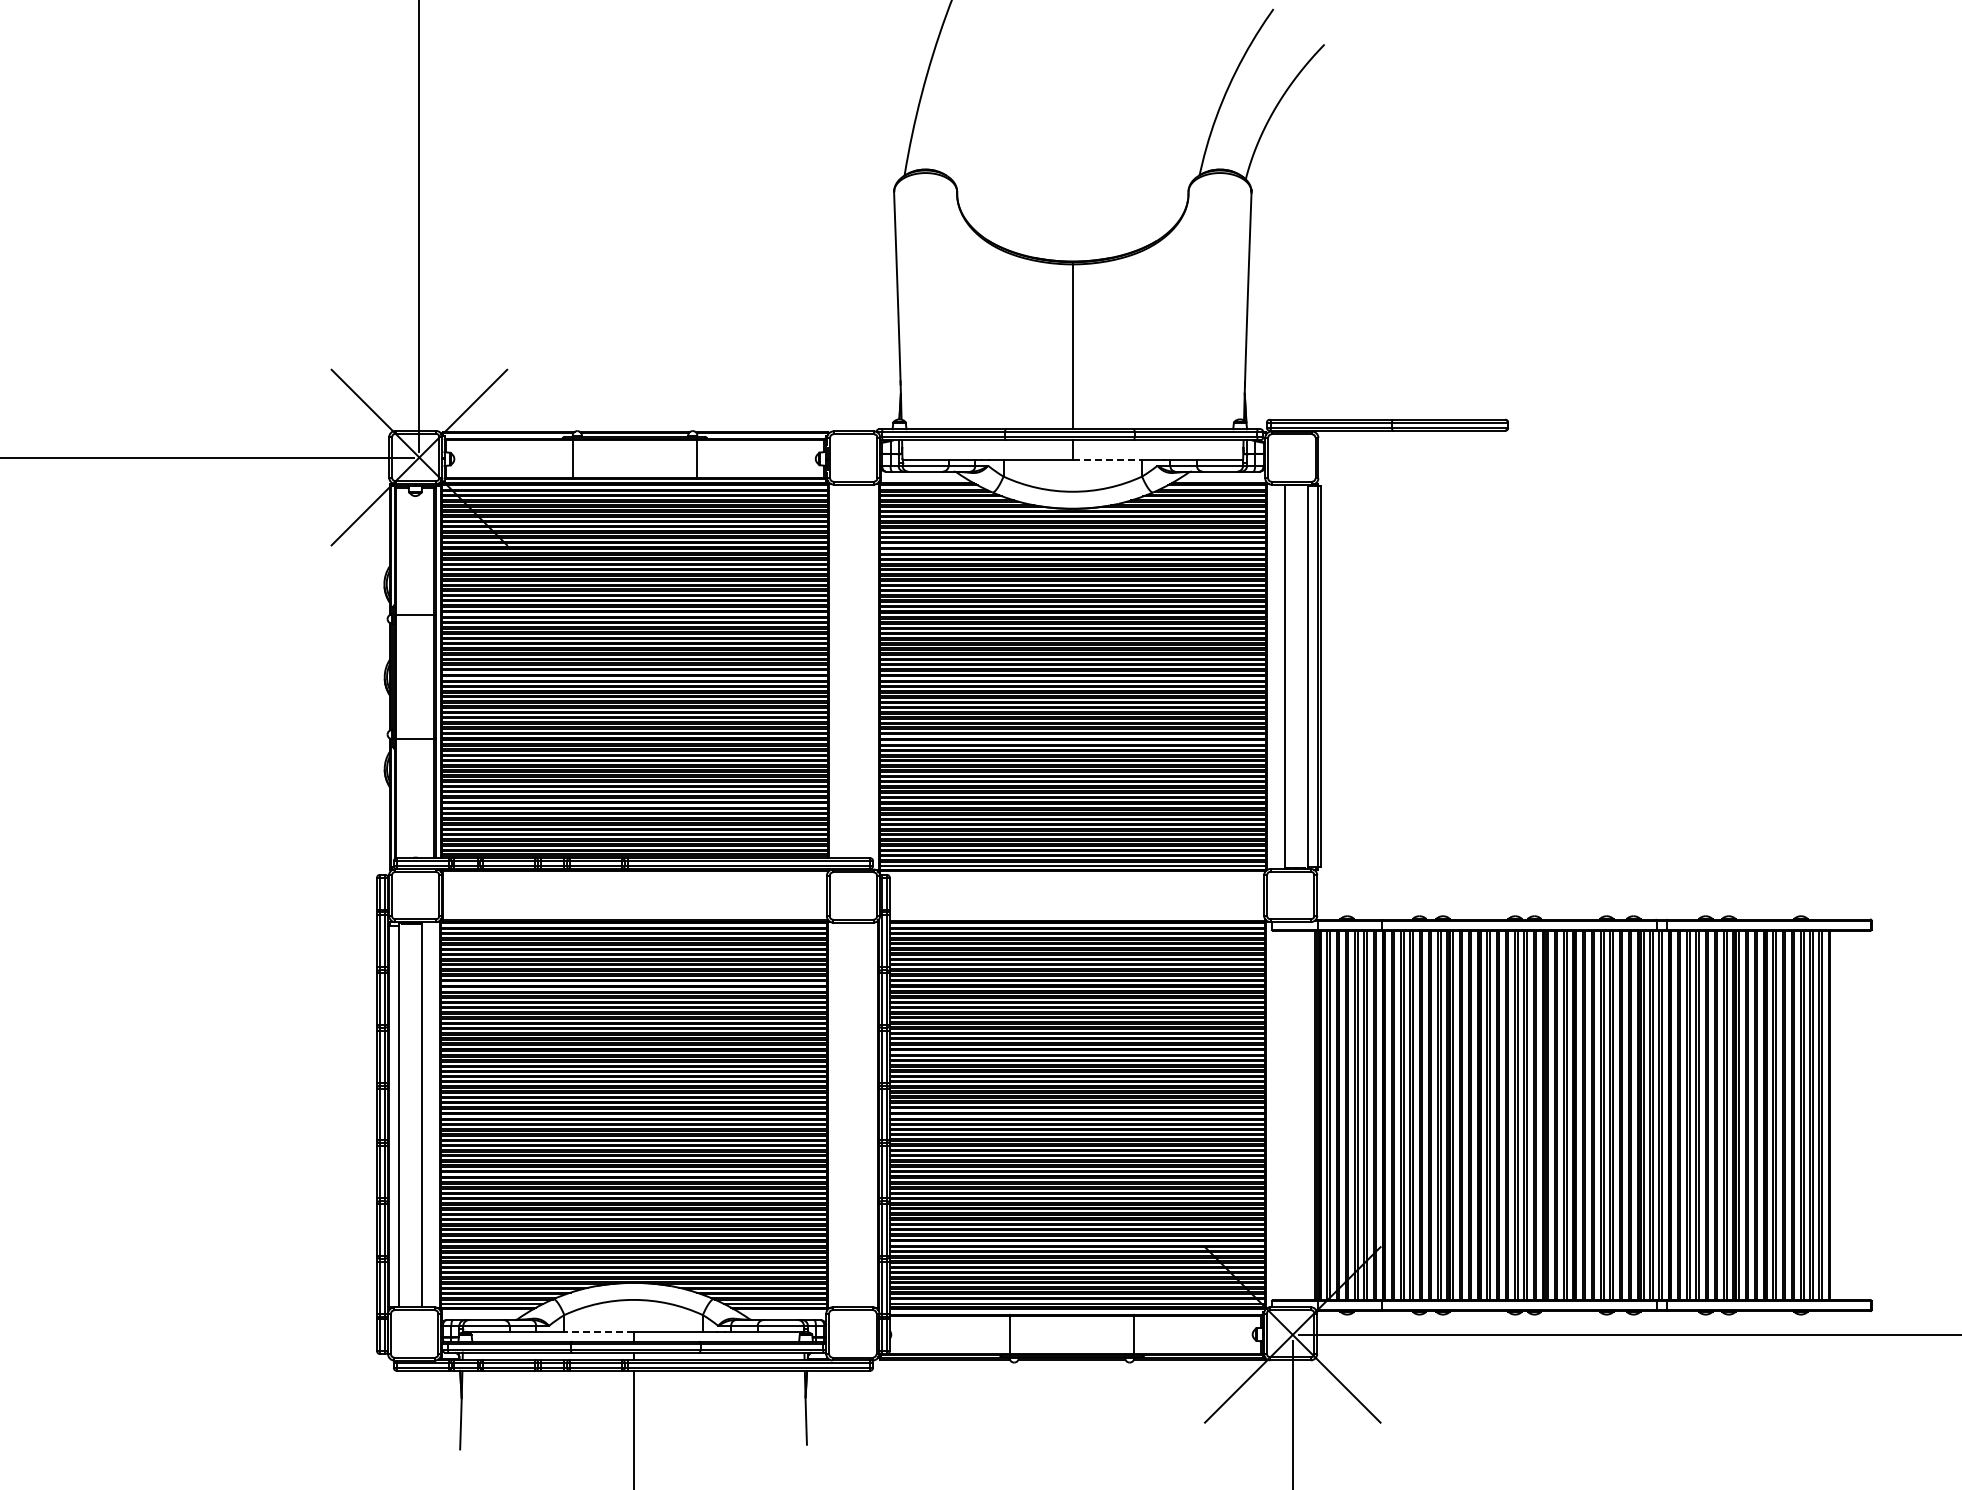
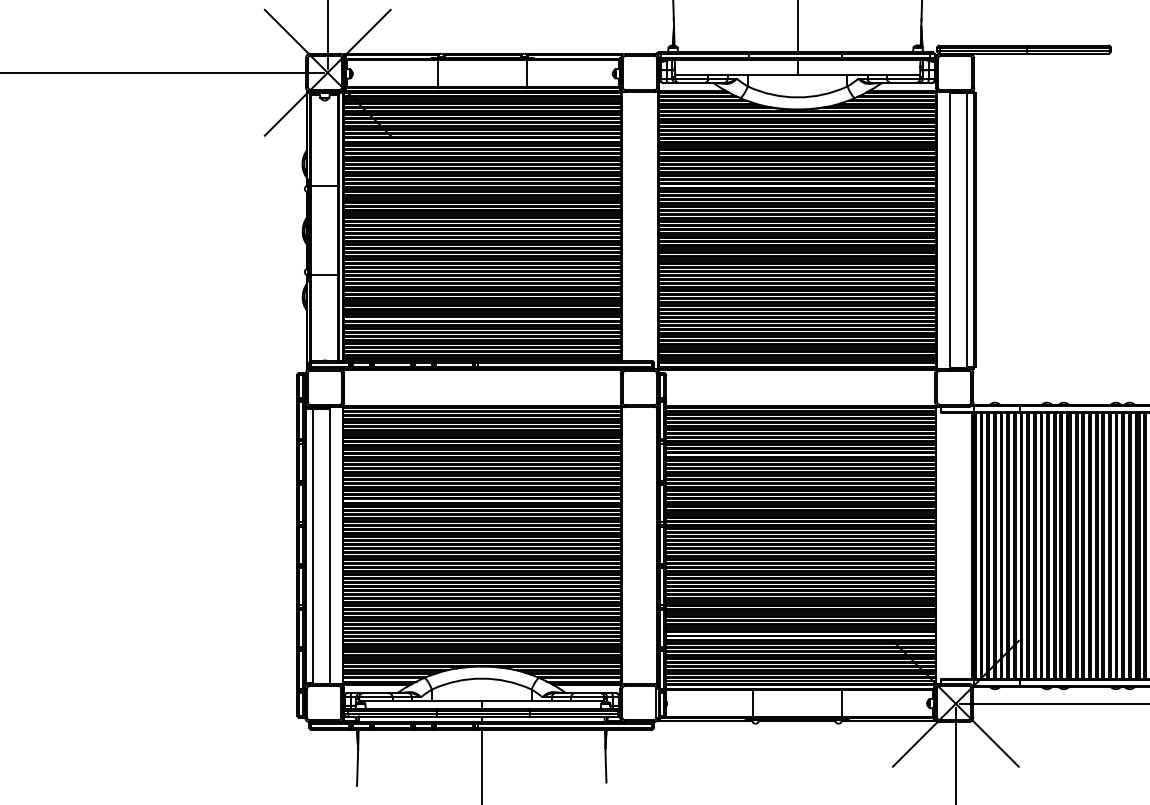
line: (1107, 460) -> (822, 74), dashed -> solid
line: (599, 1331) -> (457, 701), dashed -> solid

